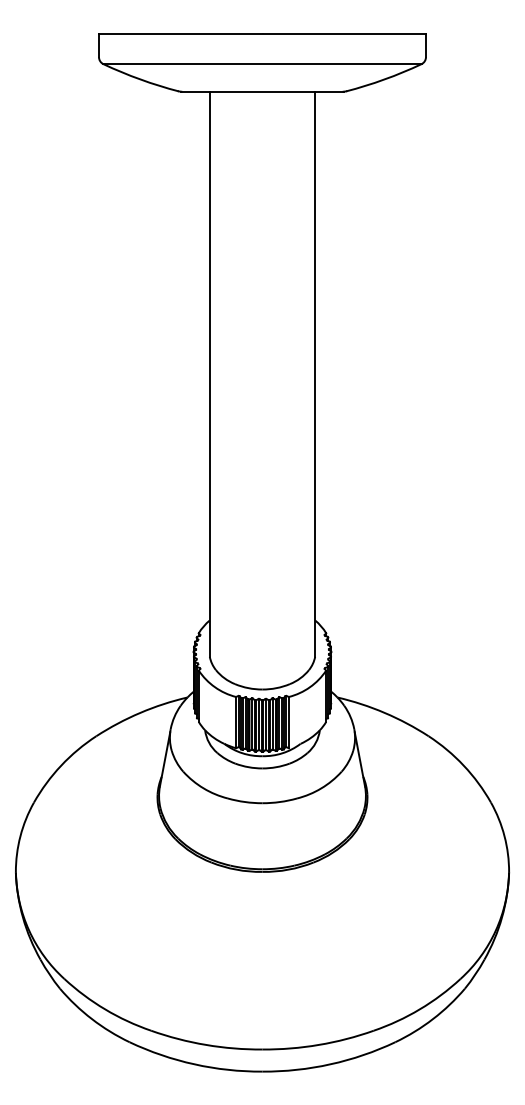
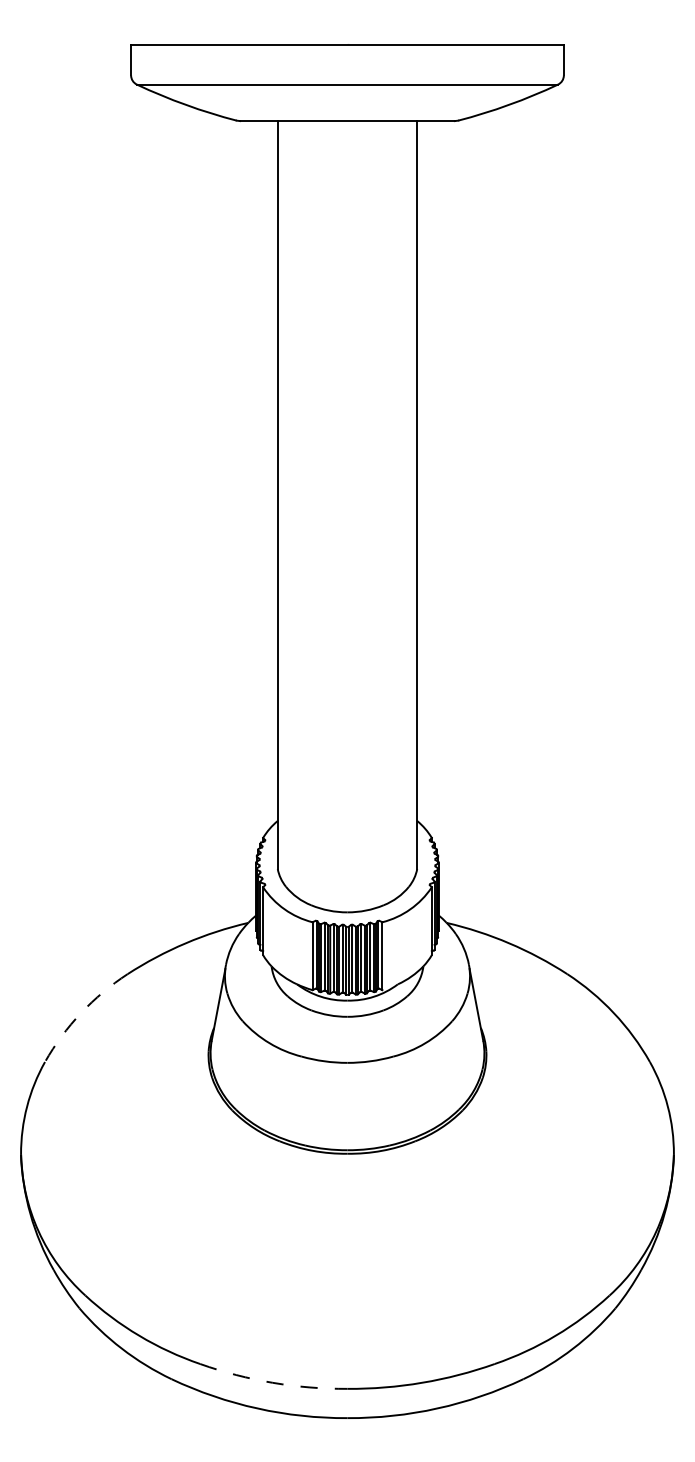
arc: (61, 765) -> (81, 1013), solid -> dashed
arc: (205, 1044) -> (272, 1382), solid -> dashed

